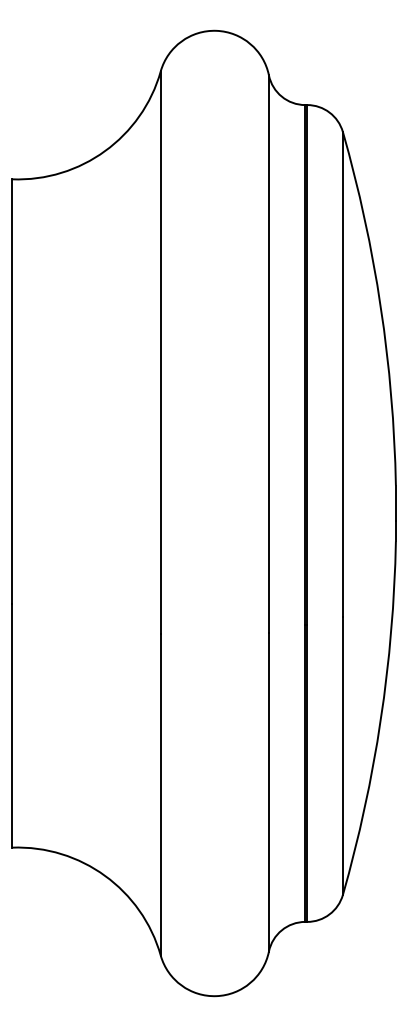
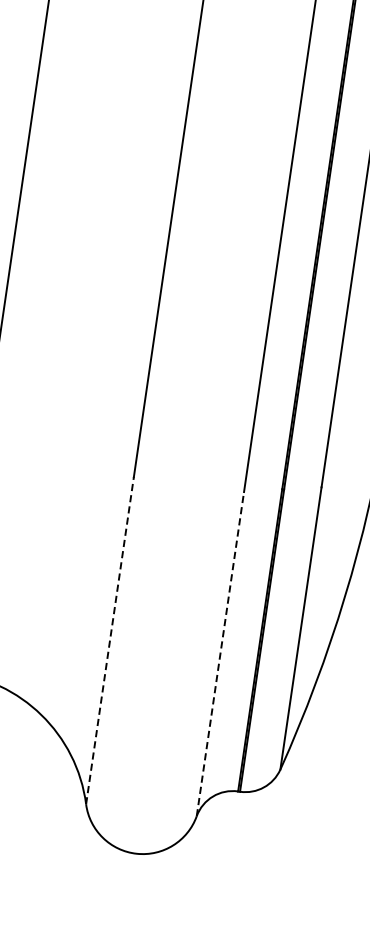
line: (268, 791) -> (220, 653), solid -> dashed
line: (160, 794) -> (109, 640), solid -> dashed

